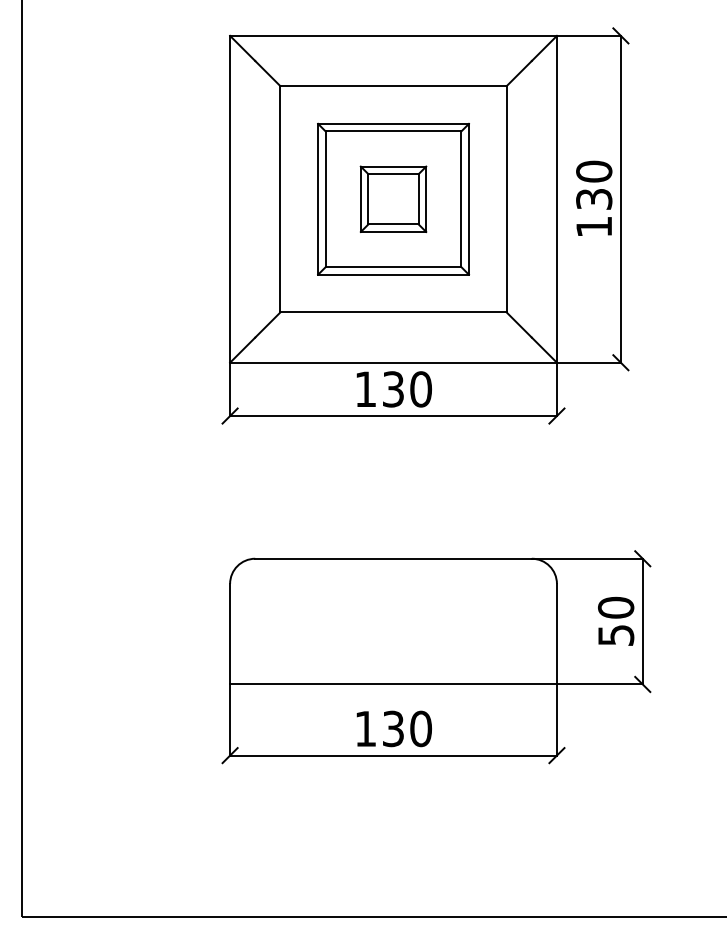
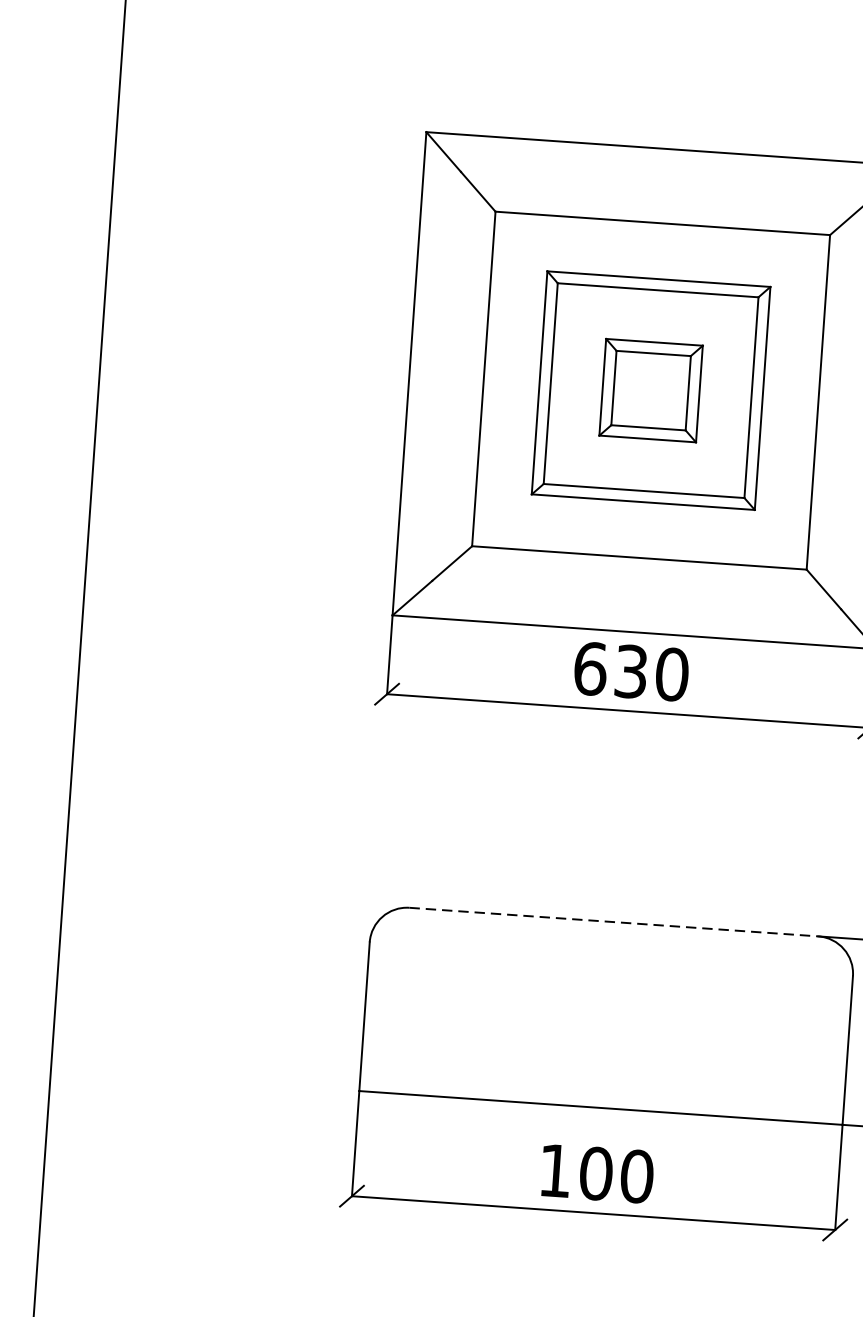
text: (365, 389) -> (589, 668), 130 -> 630
line: (394, 558) -> (615, 921), solid -> dashed
text: (393, 728) -> (596, 1173), 130 -> 100

